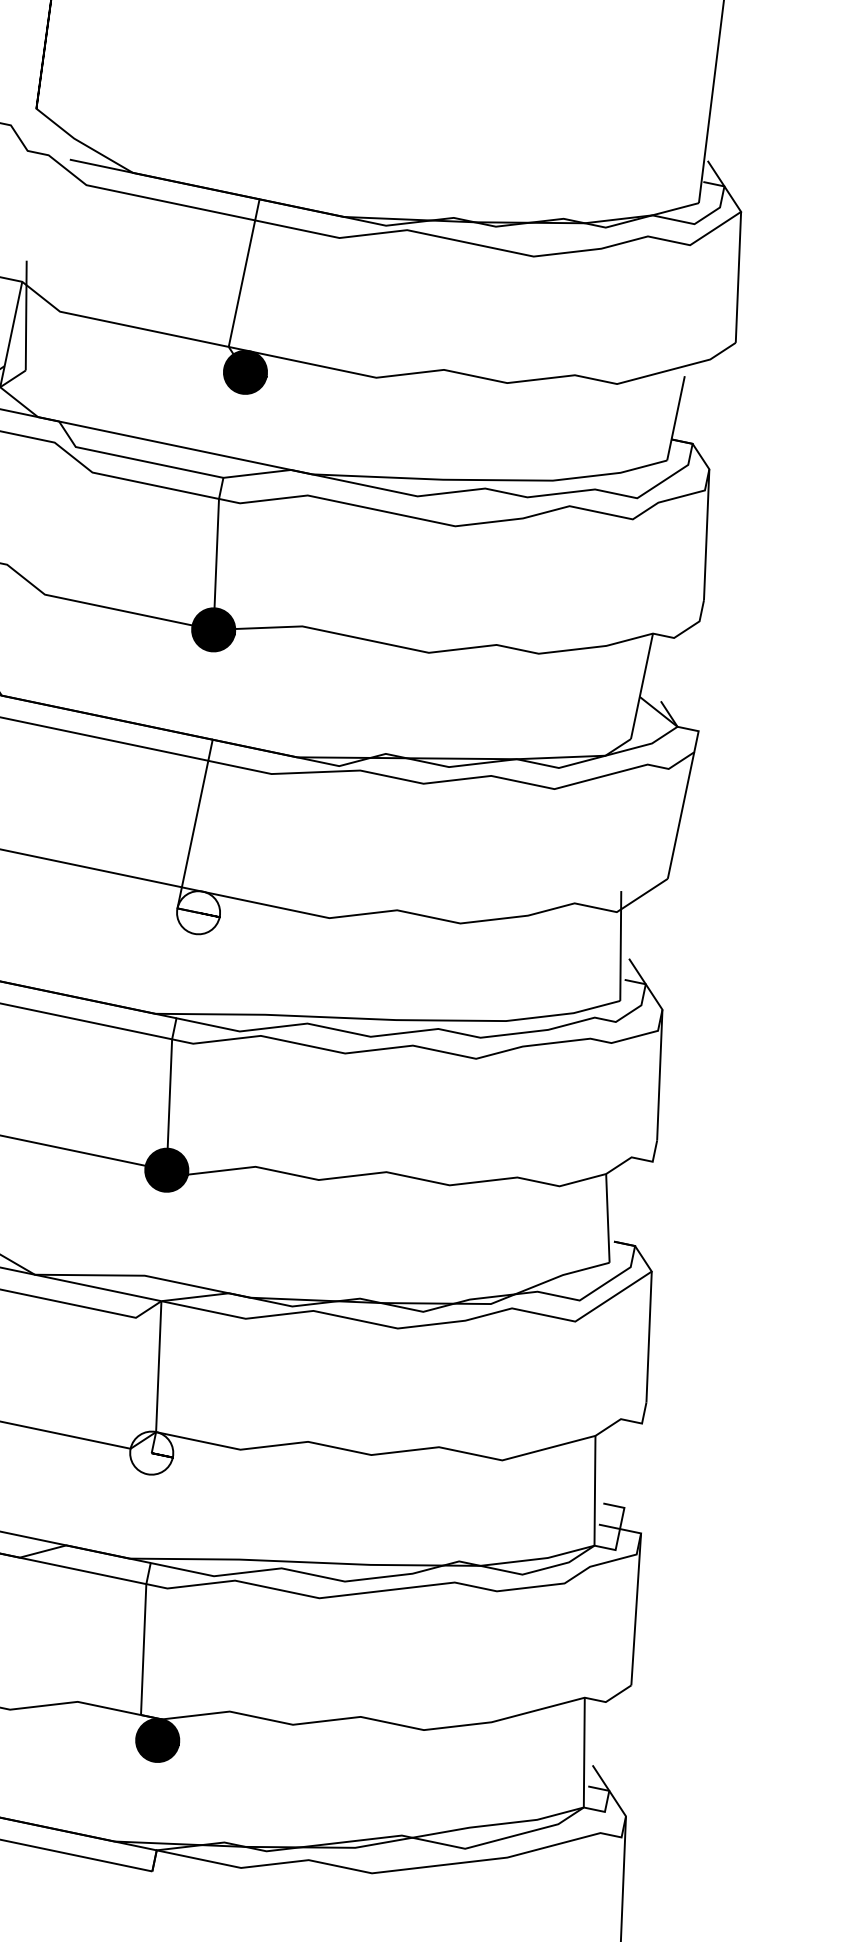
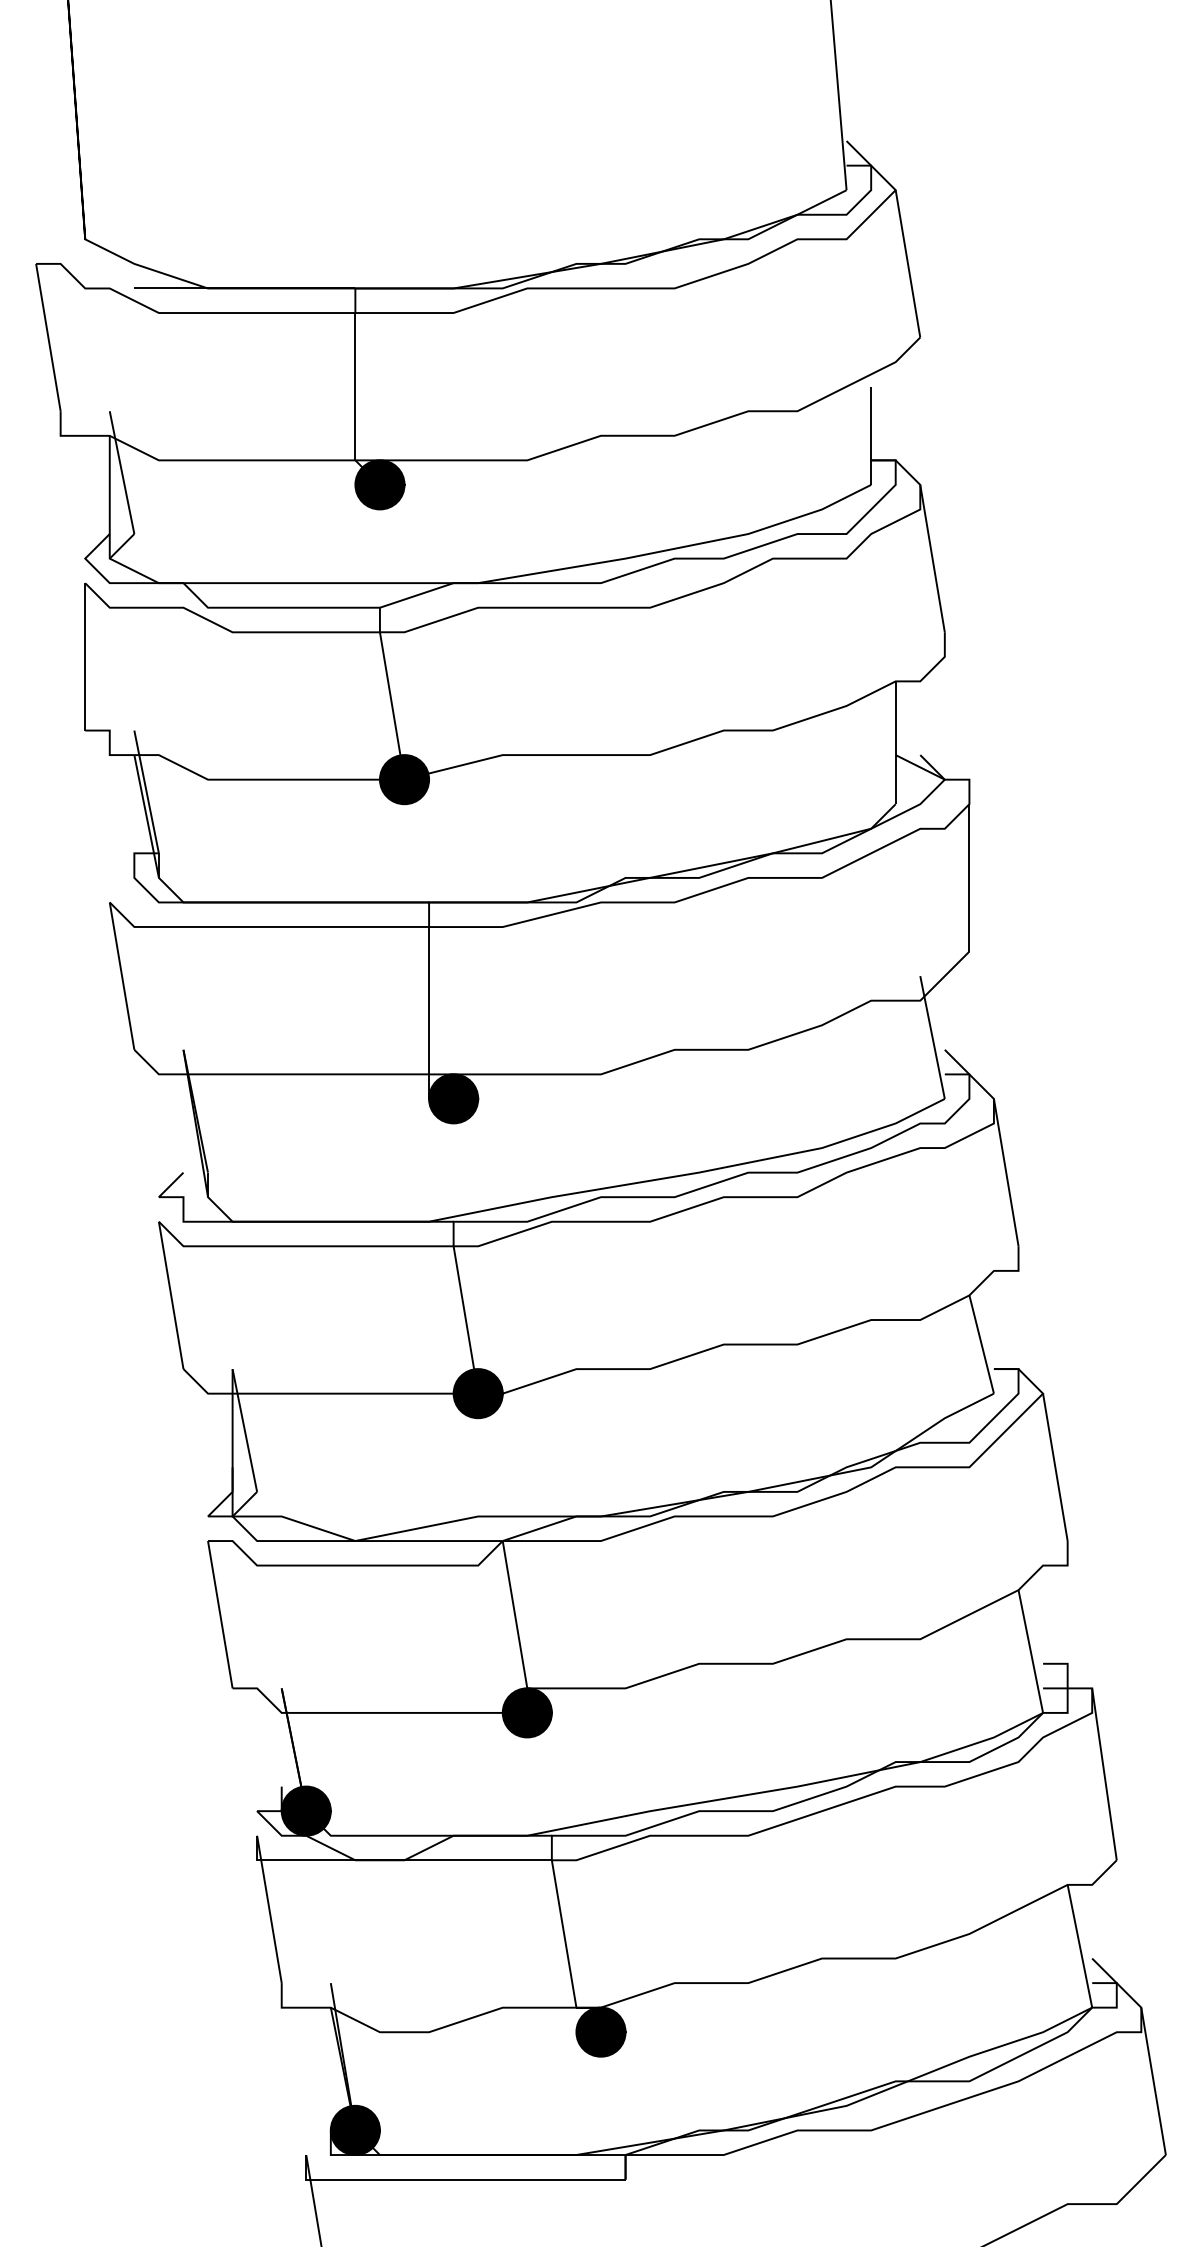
fill: (198, 912) -> (453, 1098), added
fill: (151, 1452) -> (526, 1712), added

